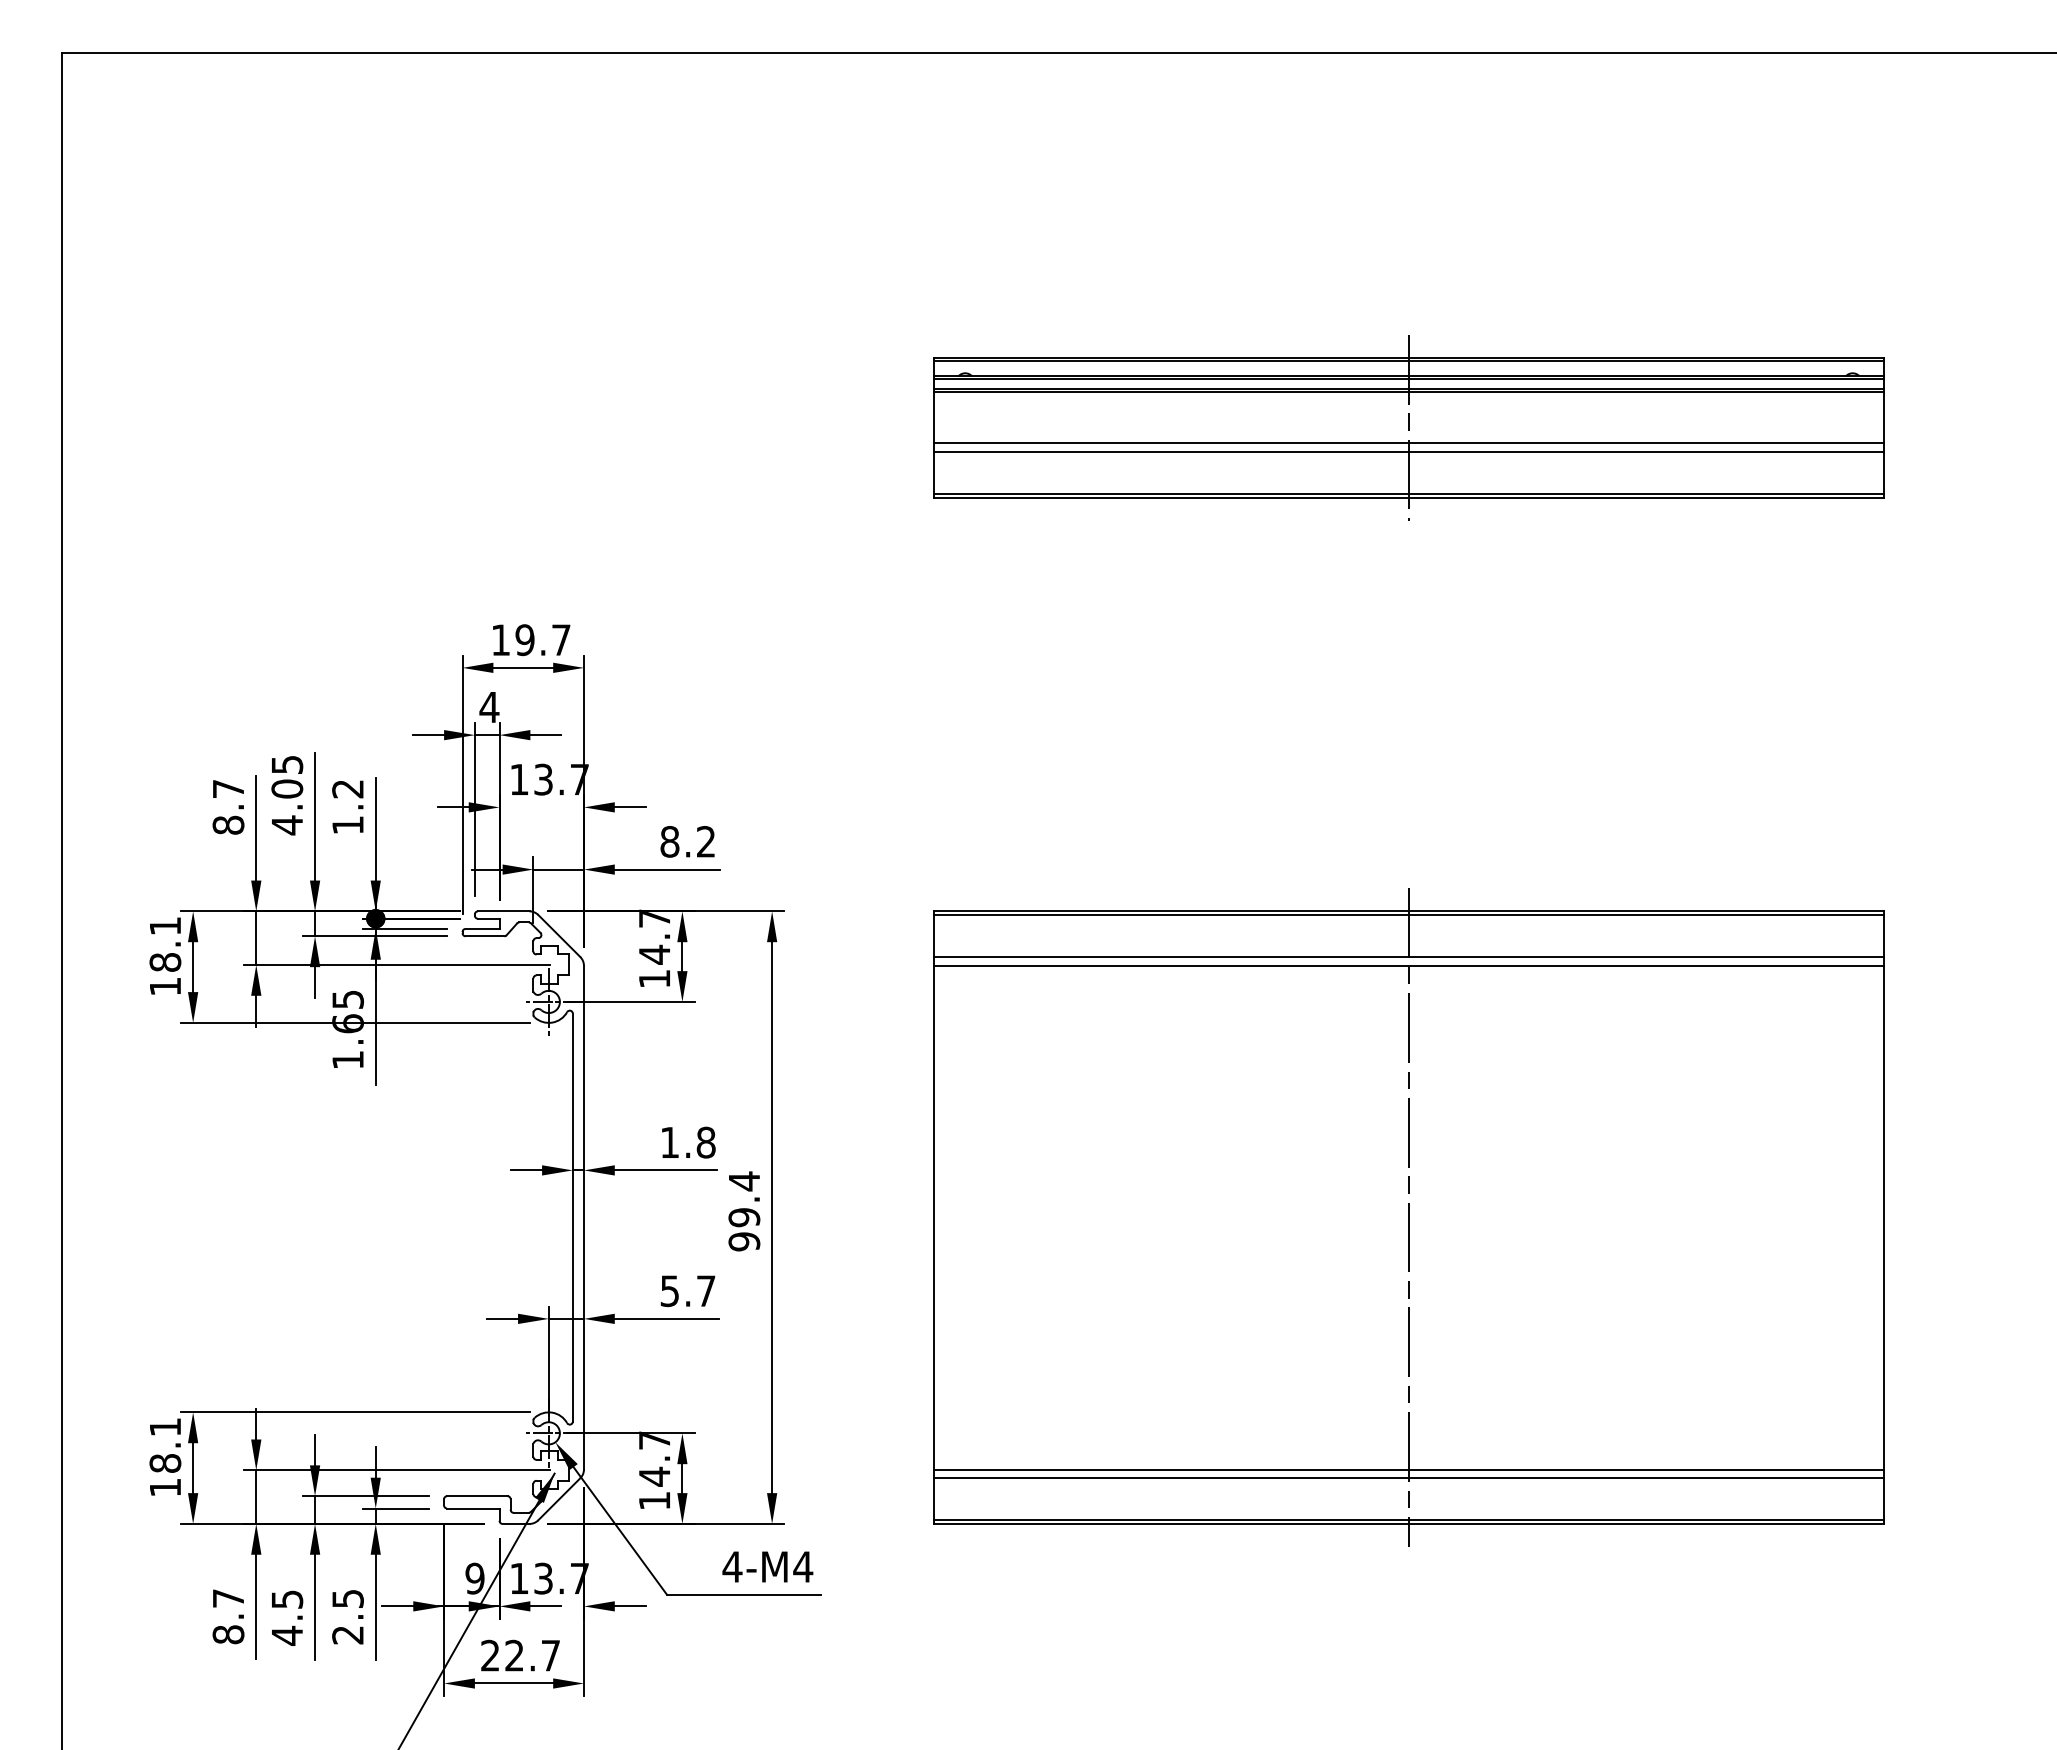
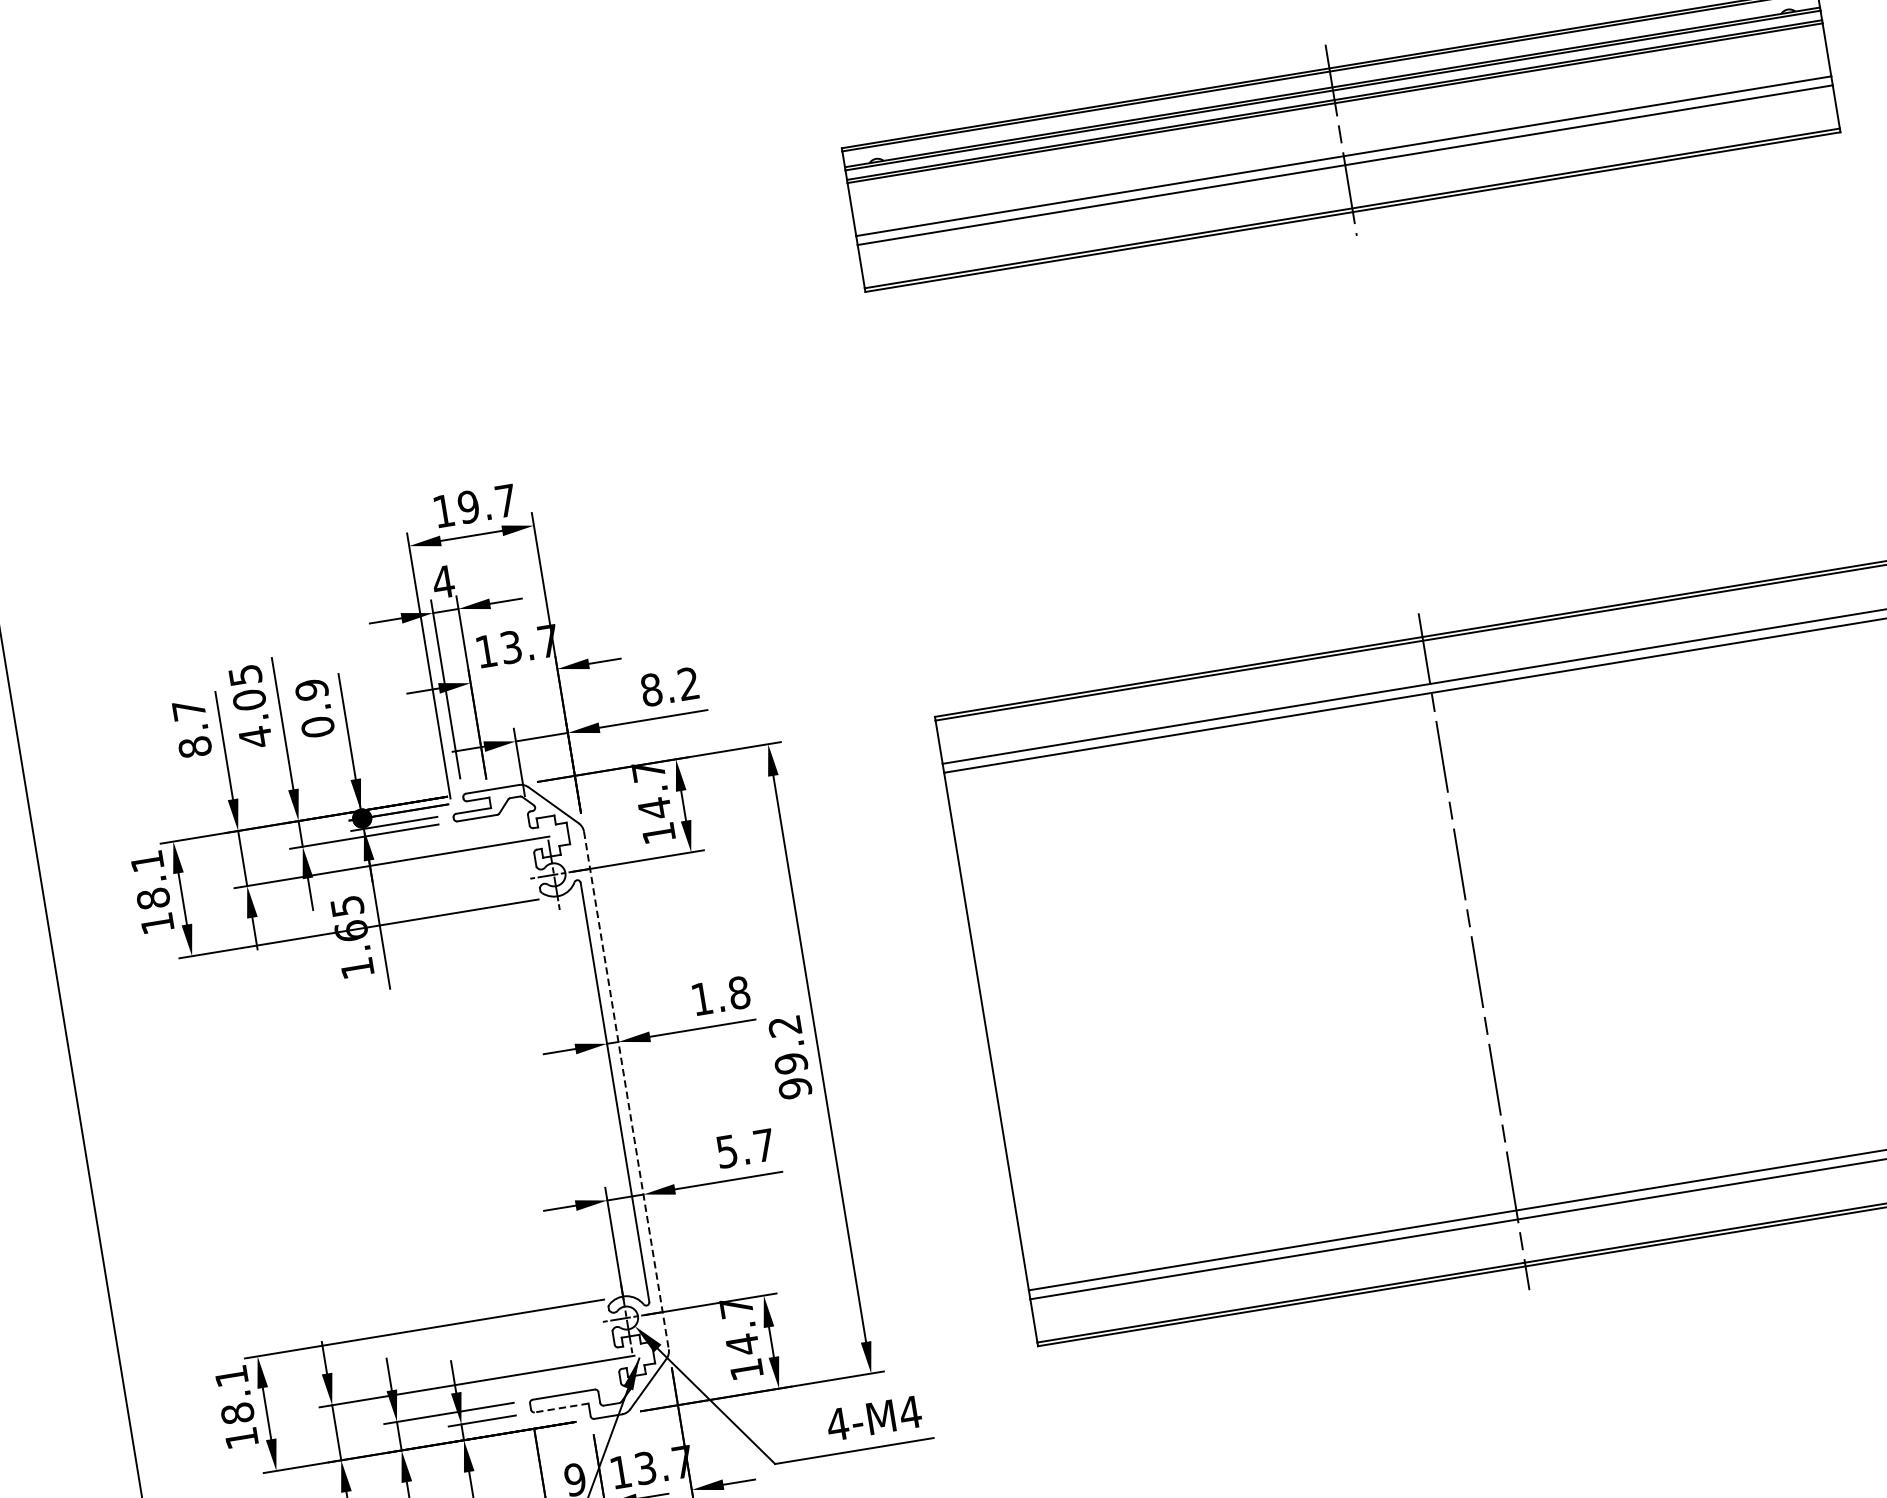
text: (347, 806) -> (314, 707), 1.2 -> 0.9
text: (743, 1181) -> (784, 1026), 99.4 -> 99.2
line: (583, 1217) -> (625, 1090), solid -> dashed
line: (472, 1508) -> (560, 1408), solid -> dashed

